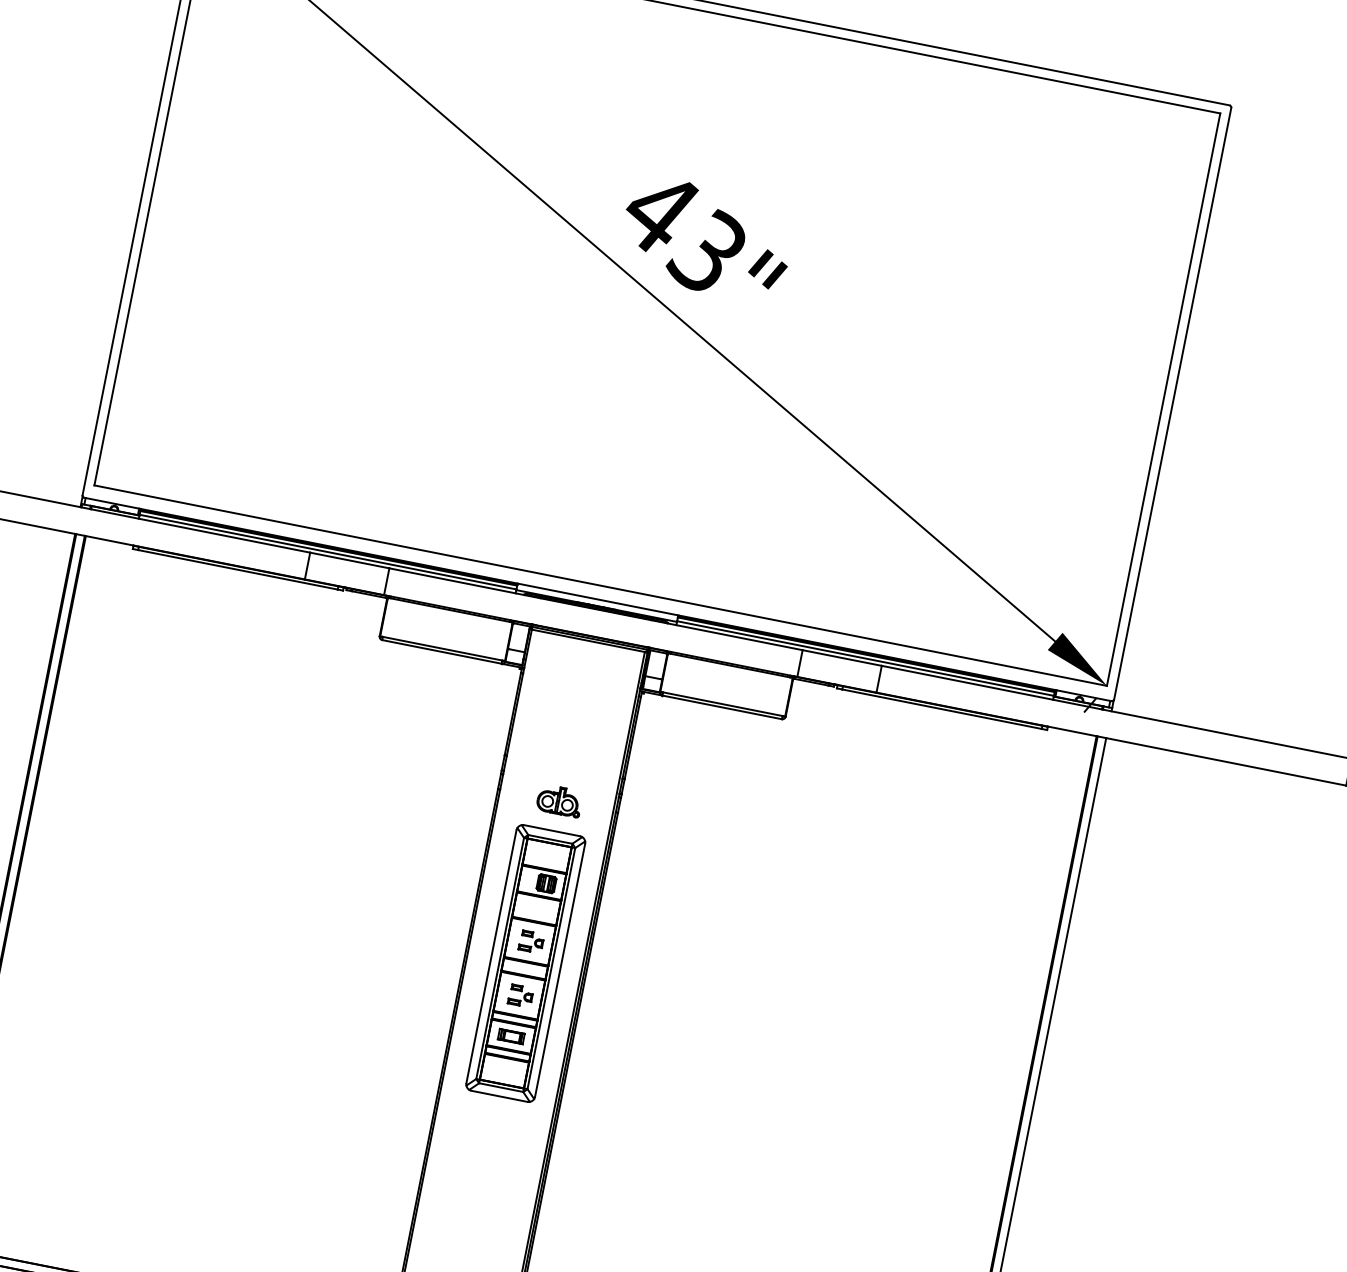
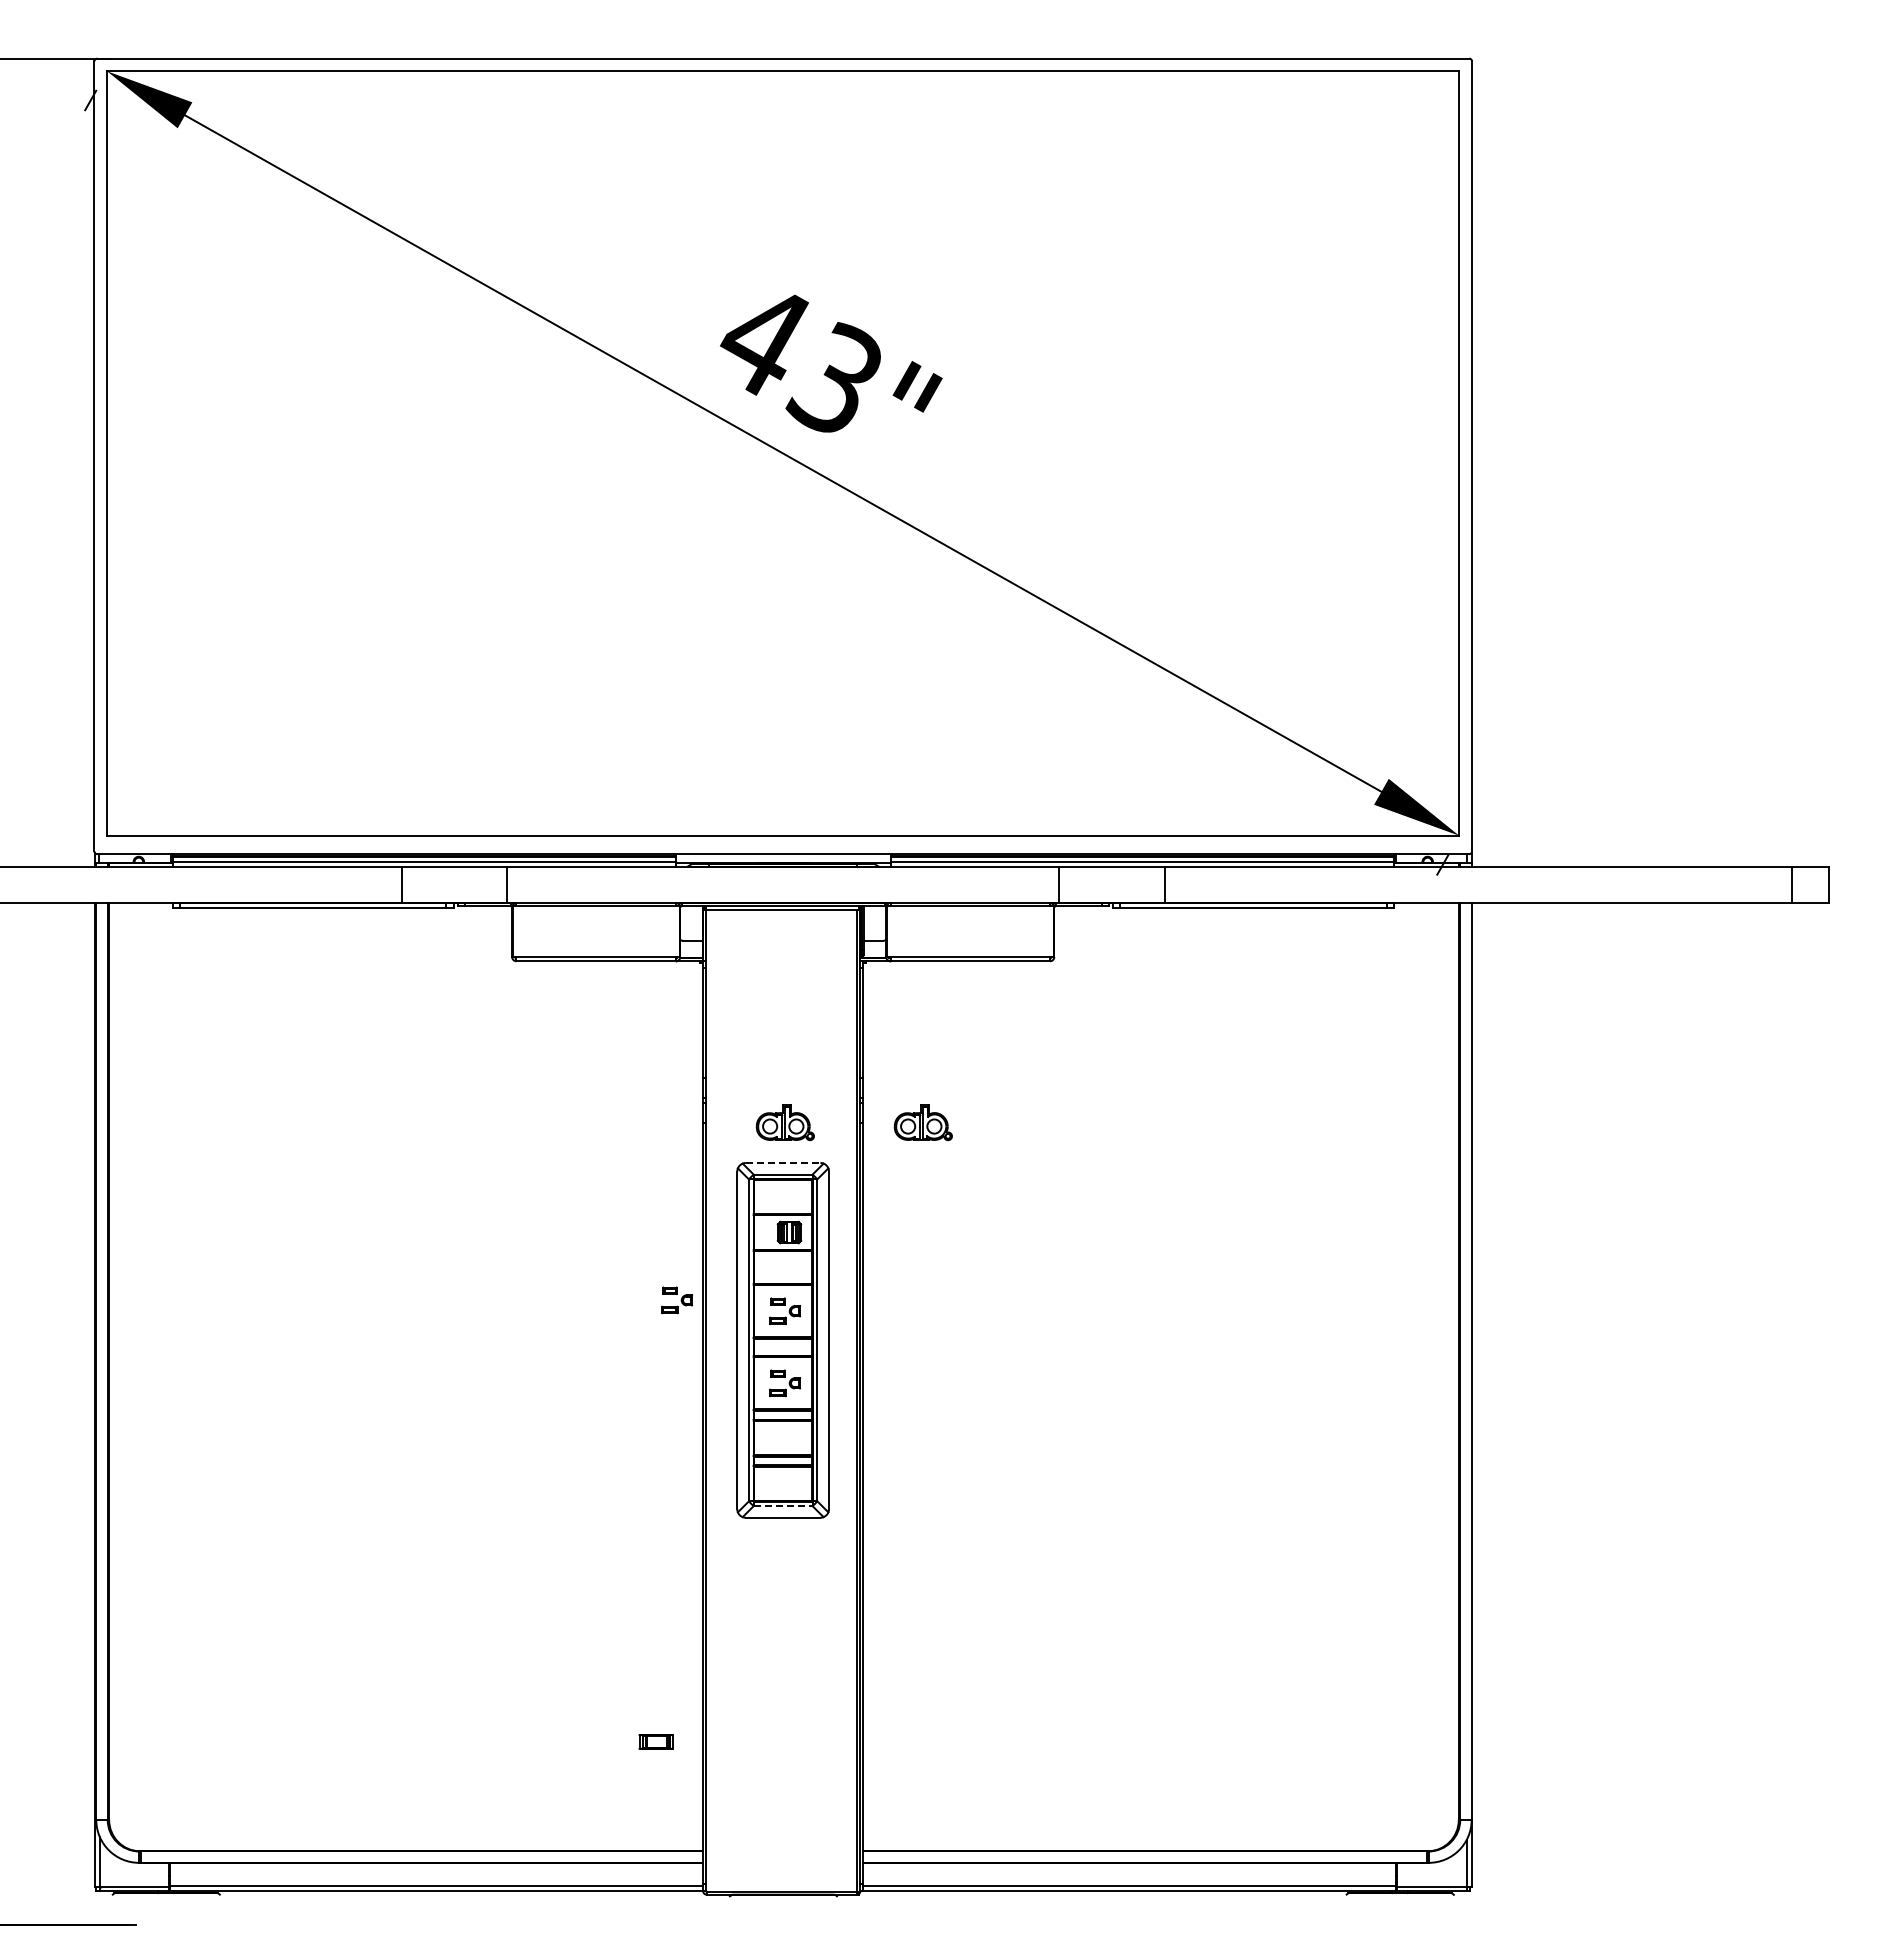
part: (662, 821) -> (922, 1122), added
line: (552, 830) -> (783, 1162), solid -> dashed
part: (452, 917) -> (677, 1300), added
part: (510, 1036) -> (655, 1741), moved
line: (501, 1087) -> (783, 1506), solid -> dashed

